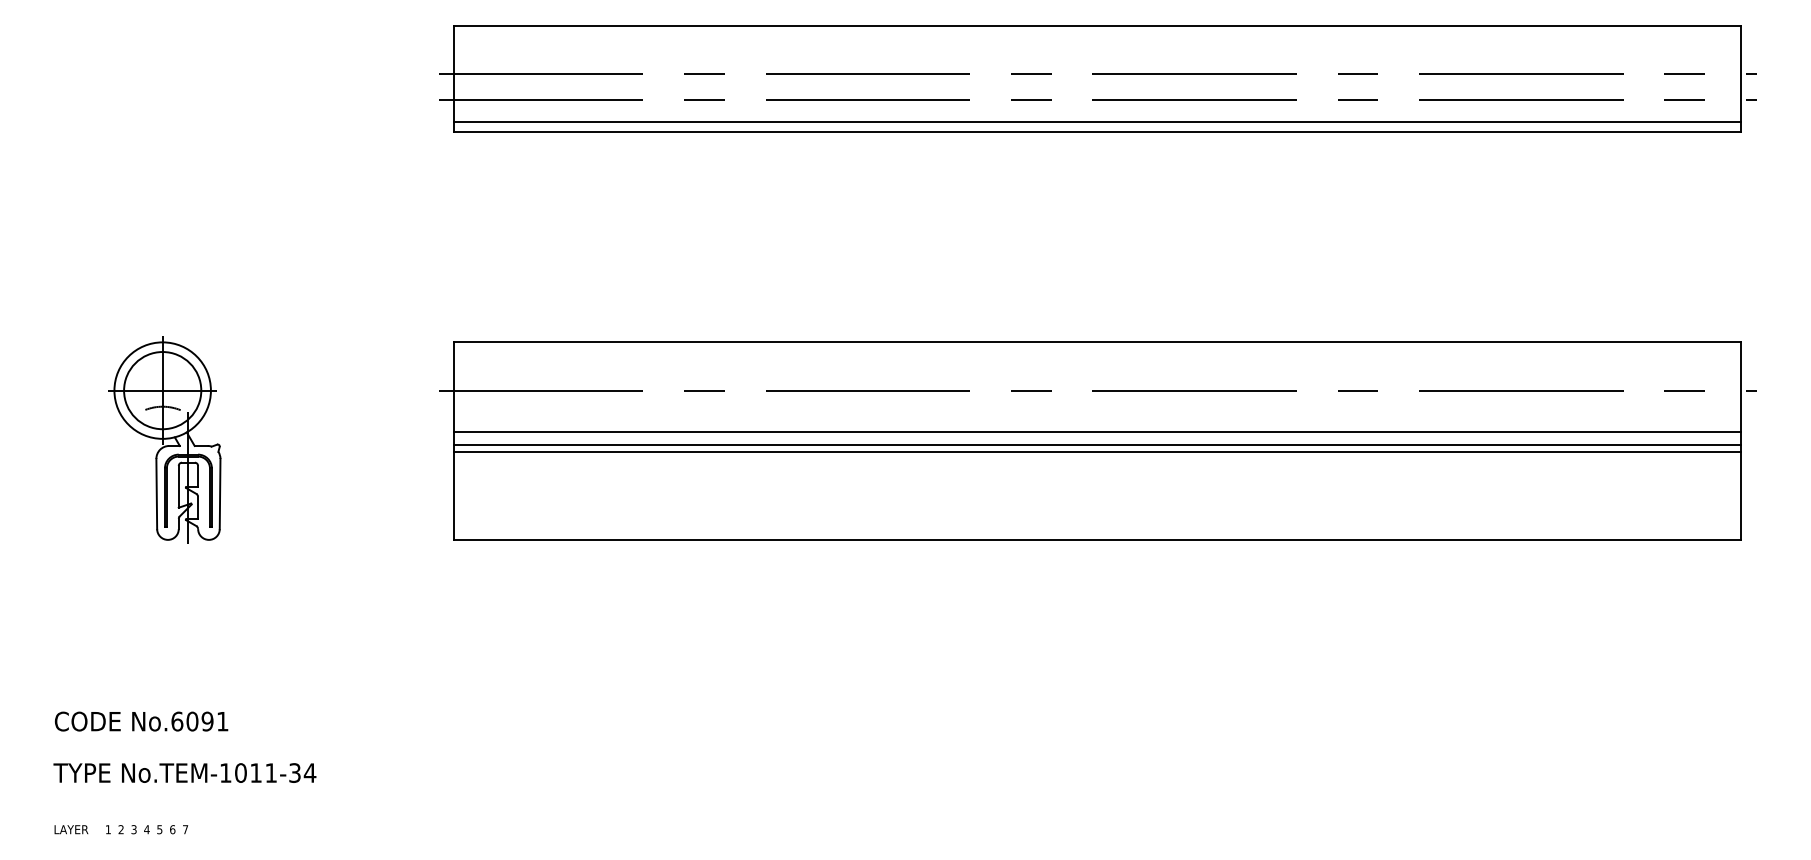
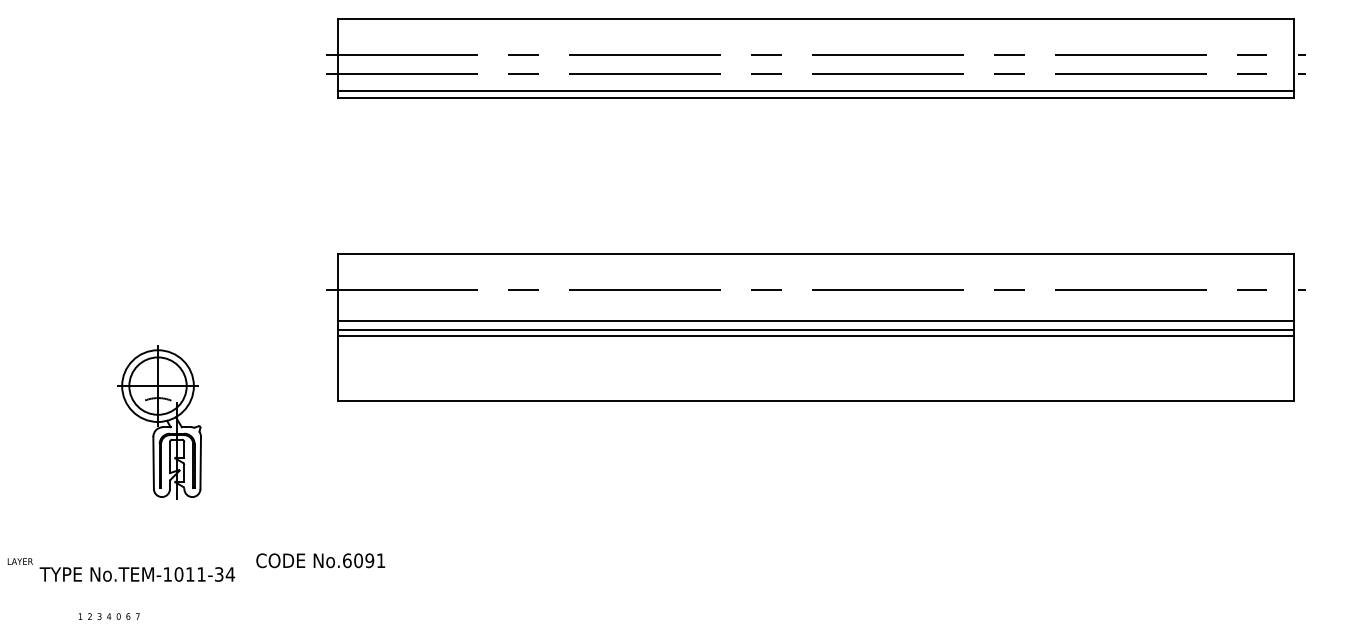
part: (164, 439) -> (159, 422), moved
text: (141, 721) -> (320, 560), moved
text: (71, 829) -> (20, 561), moved
text: (159, 829) -> (118, 616), 5 -> 0

